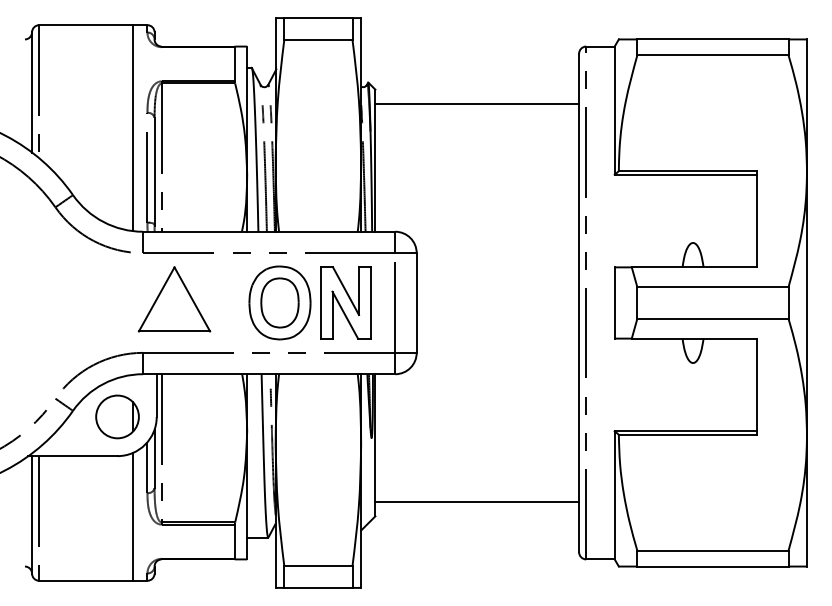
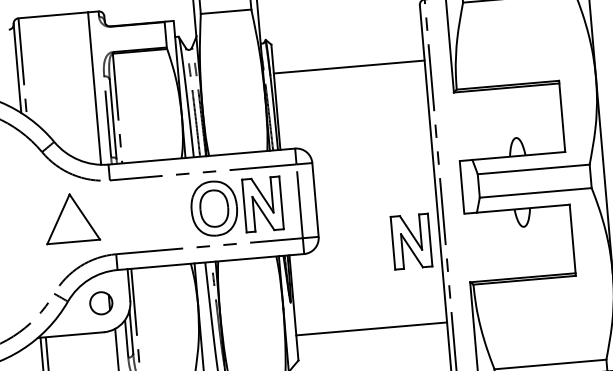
line: (477, 103) -> (349, 66), moved
part: (174, 299) -> (71, 218), moved
part: (540, 369) -> (411, 241), added
part: (117, 416) -> (101, 302), size x0.7
line: (477, 502) -> (371, 328), moved

